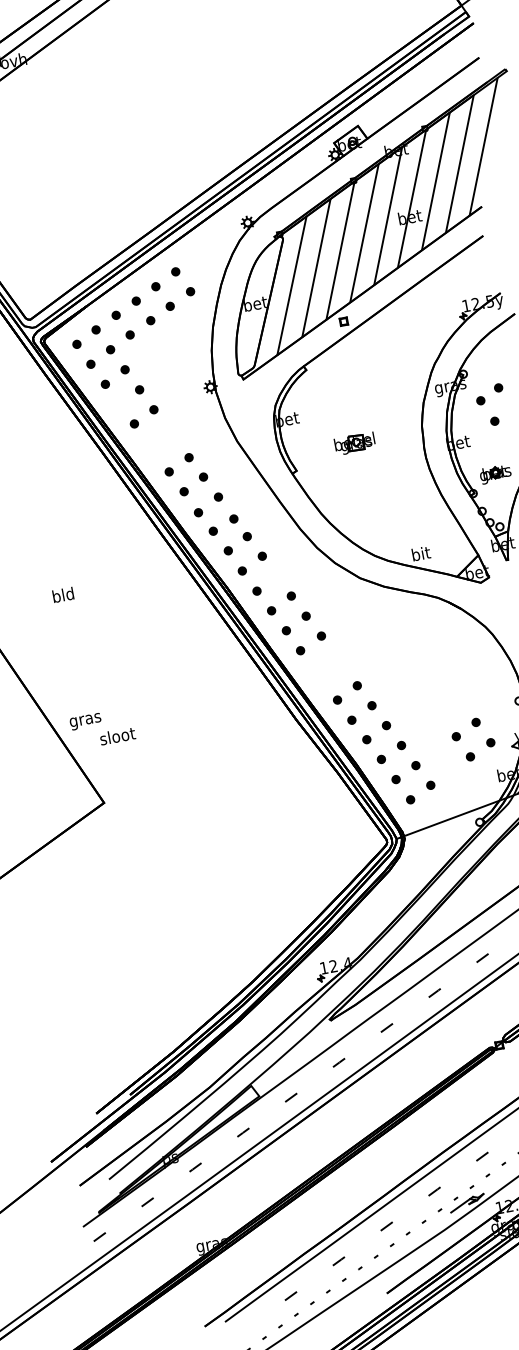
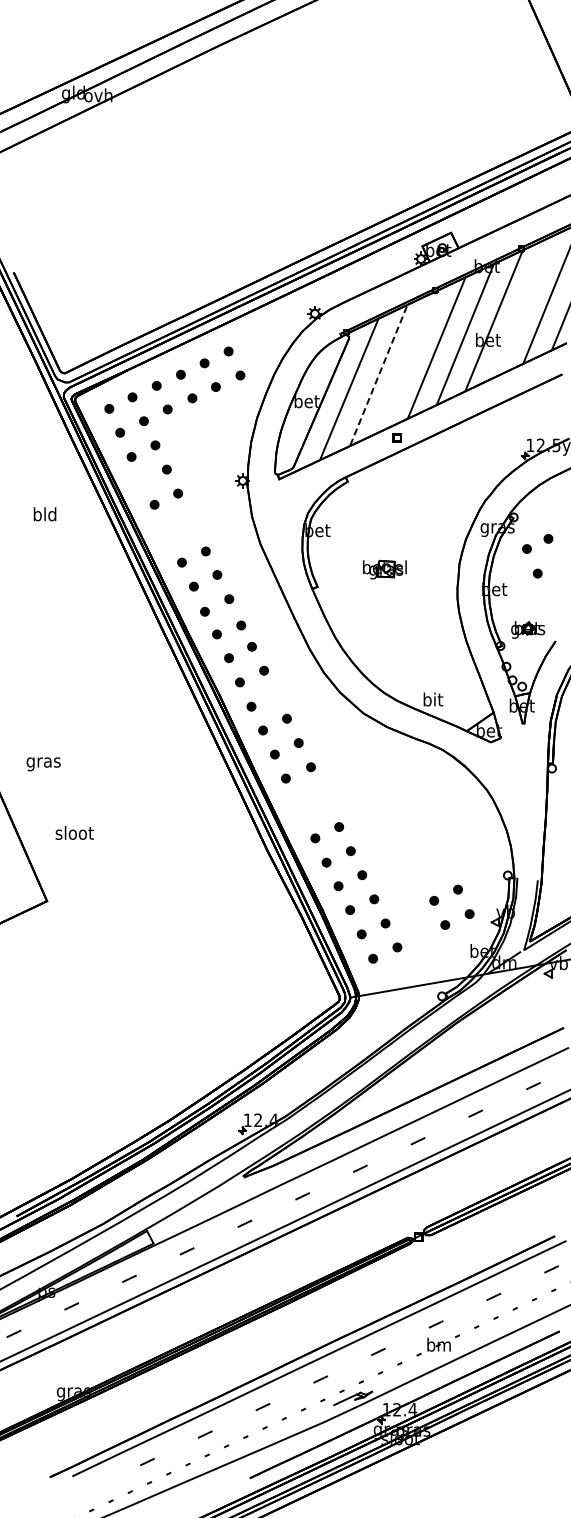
line: (435, 180) -> (522, 306), removed
line: (340, 250) -> (407, 361), removed
line: (316, 268) -> (378, 375), solid -> dashed
text: (62, 595) -> (44, 514), moved
text: (85, 721) -> (43, 764), moved

